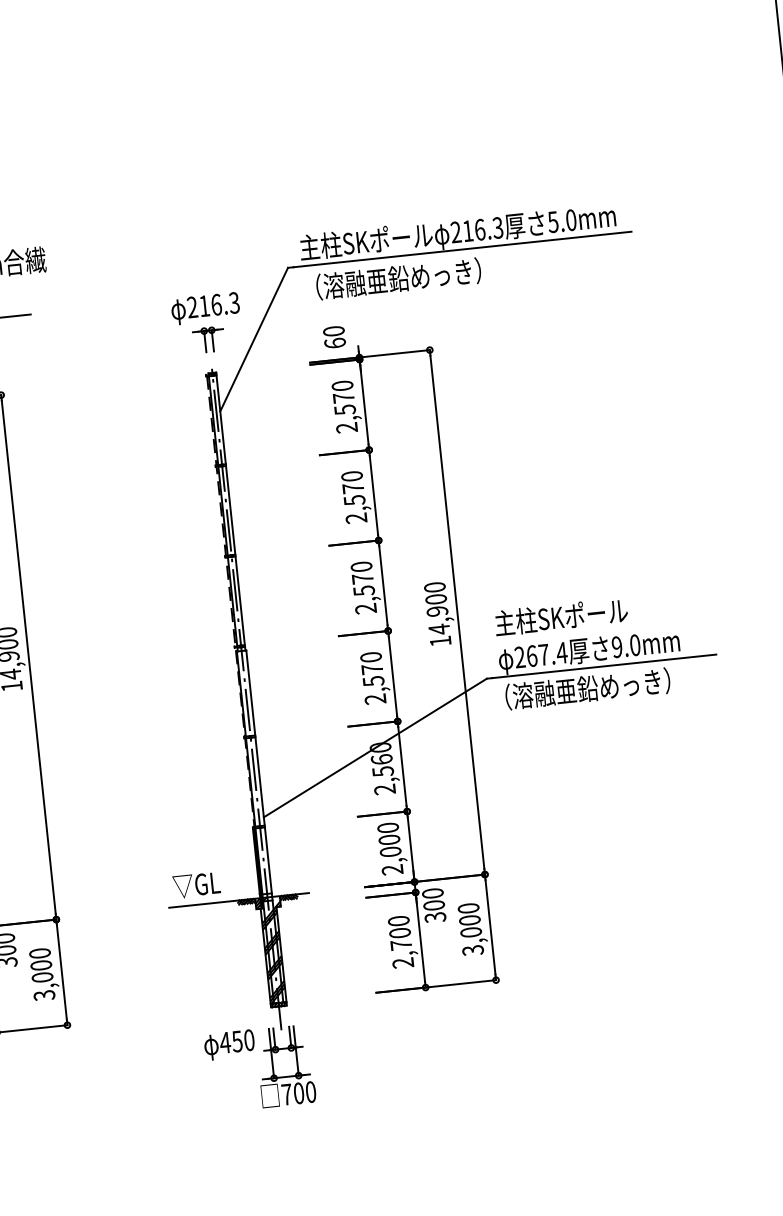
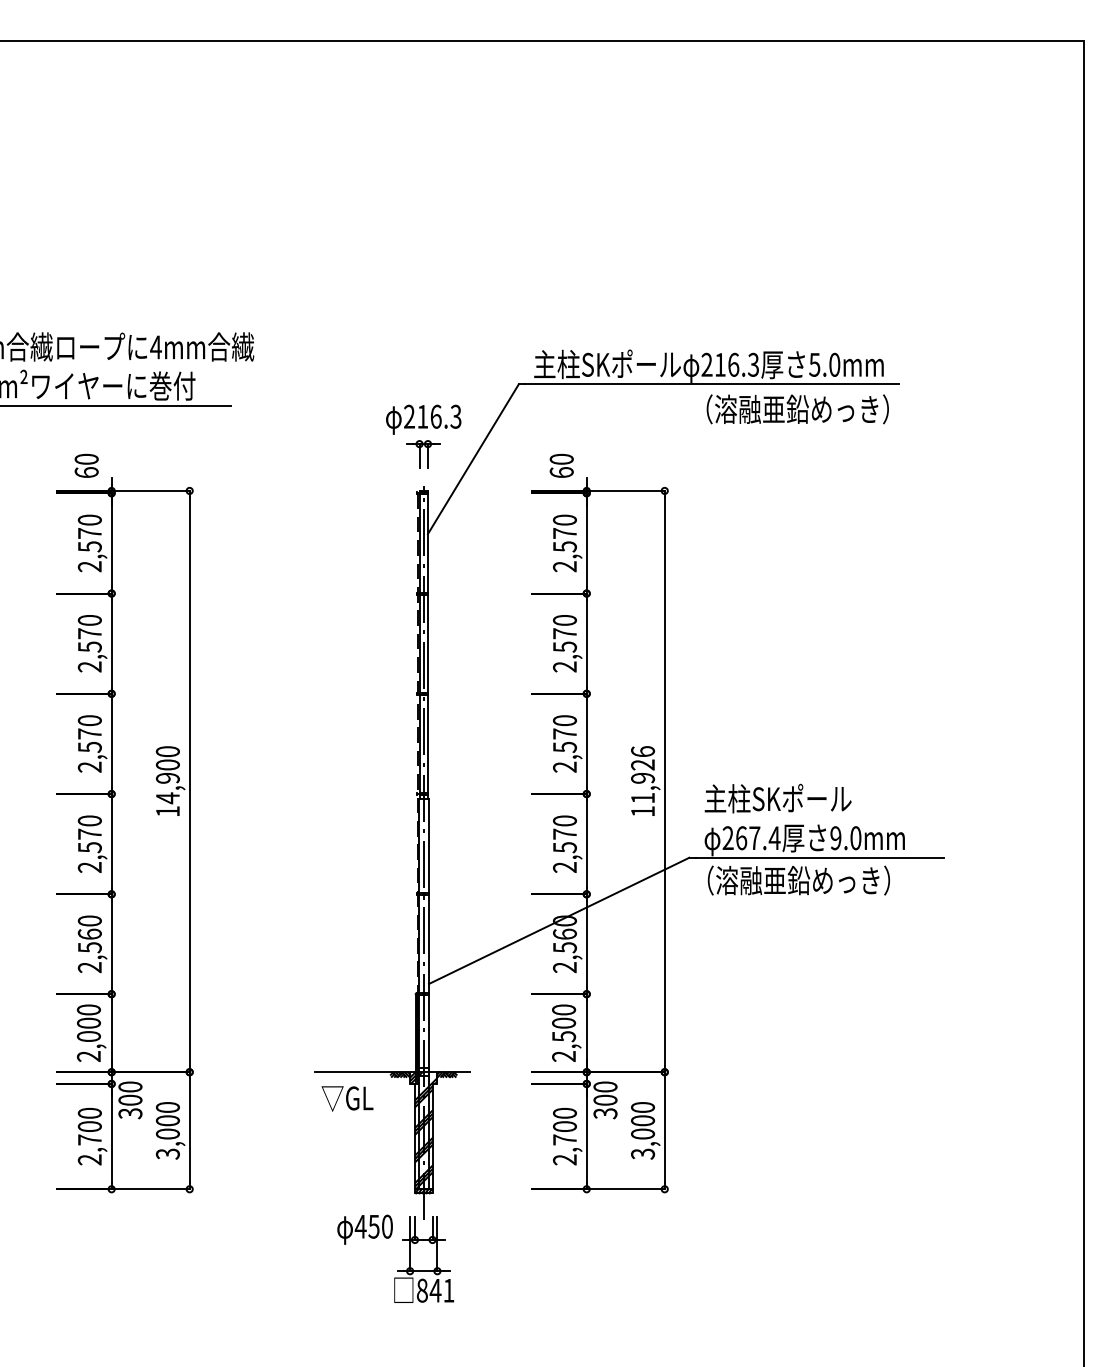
text: (398, 279) -> (797, 409), moved
text: (437, 608) -> (643, 775), 14,900 -> 11,926
text: (390, 851) -> (563, 1036), 2,000 -> 2,500
text: (196, 885) -> (347, 1098), moved
text: (298, 1093) -> (435, 1290), 700 -> 841

